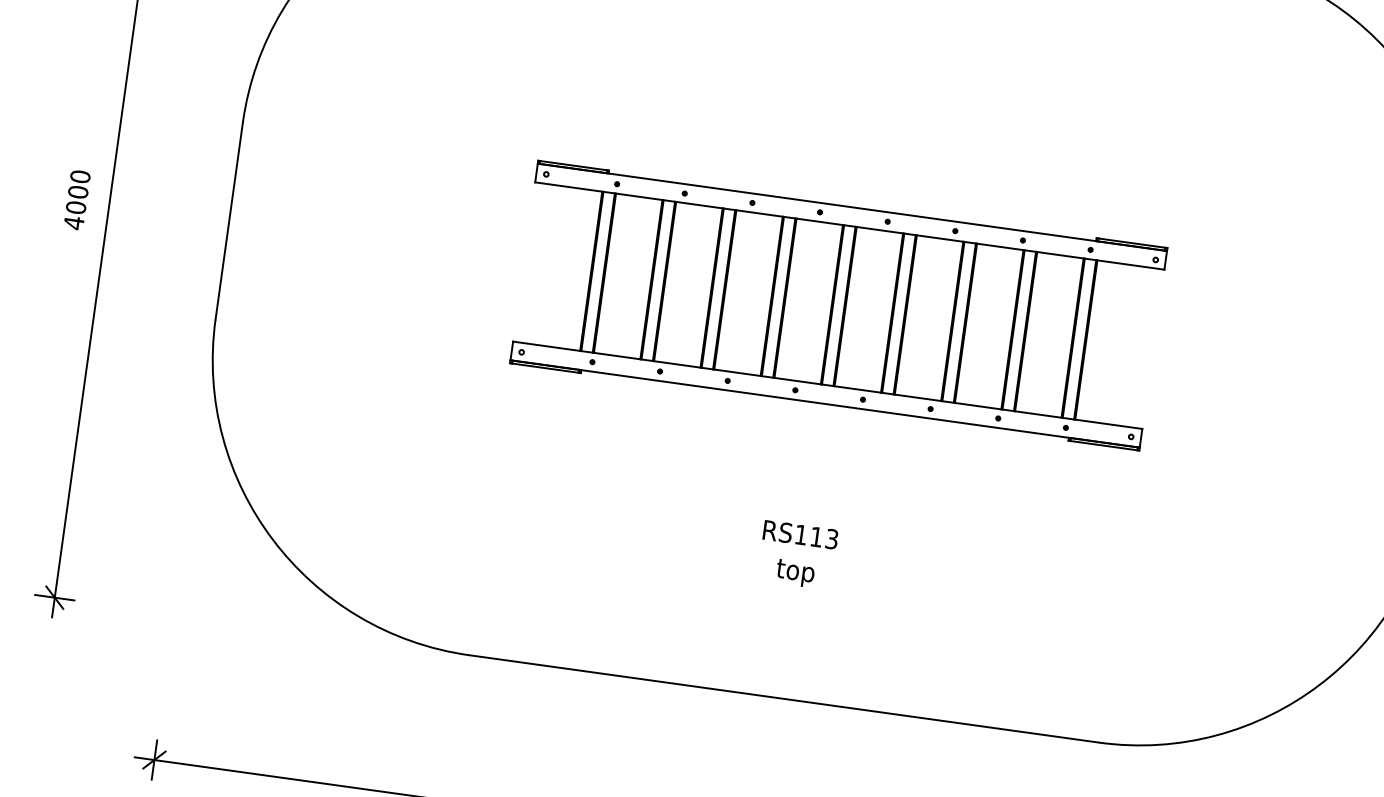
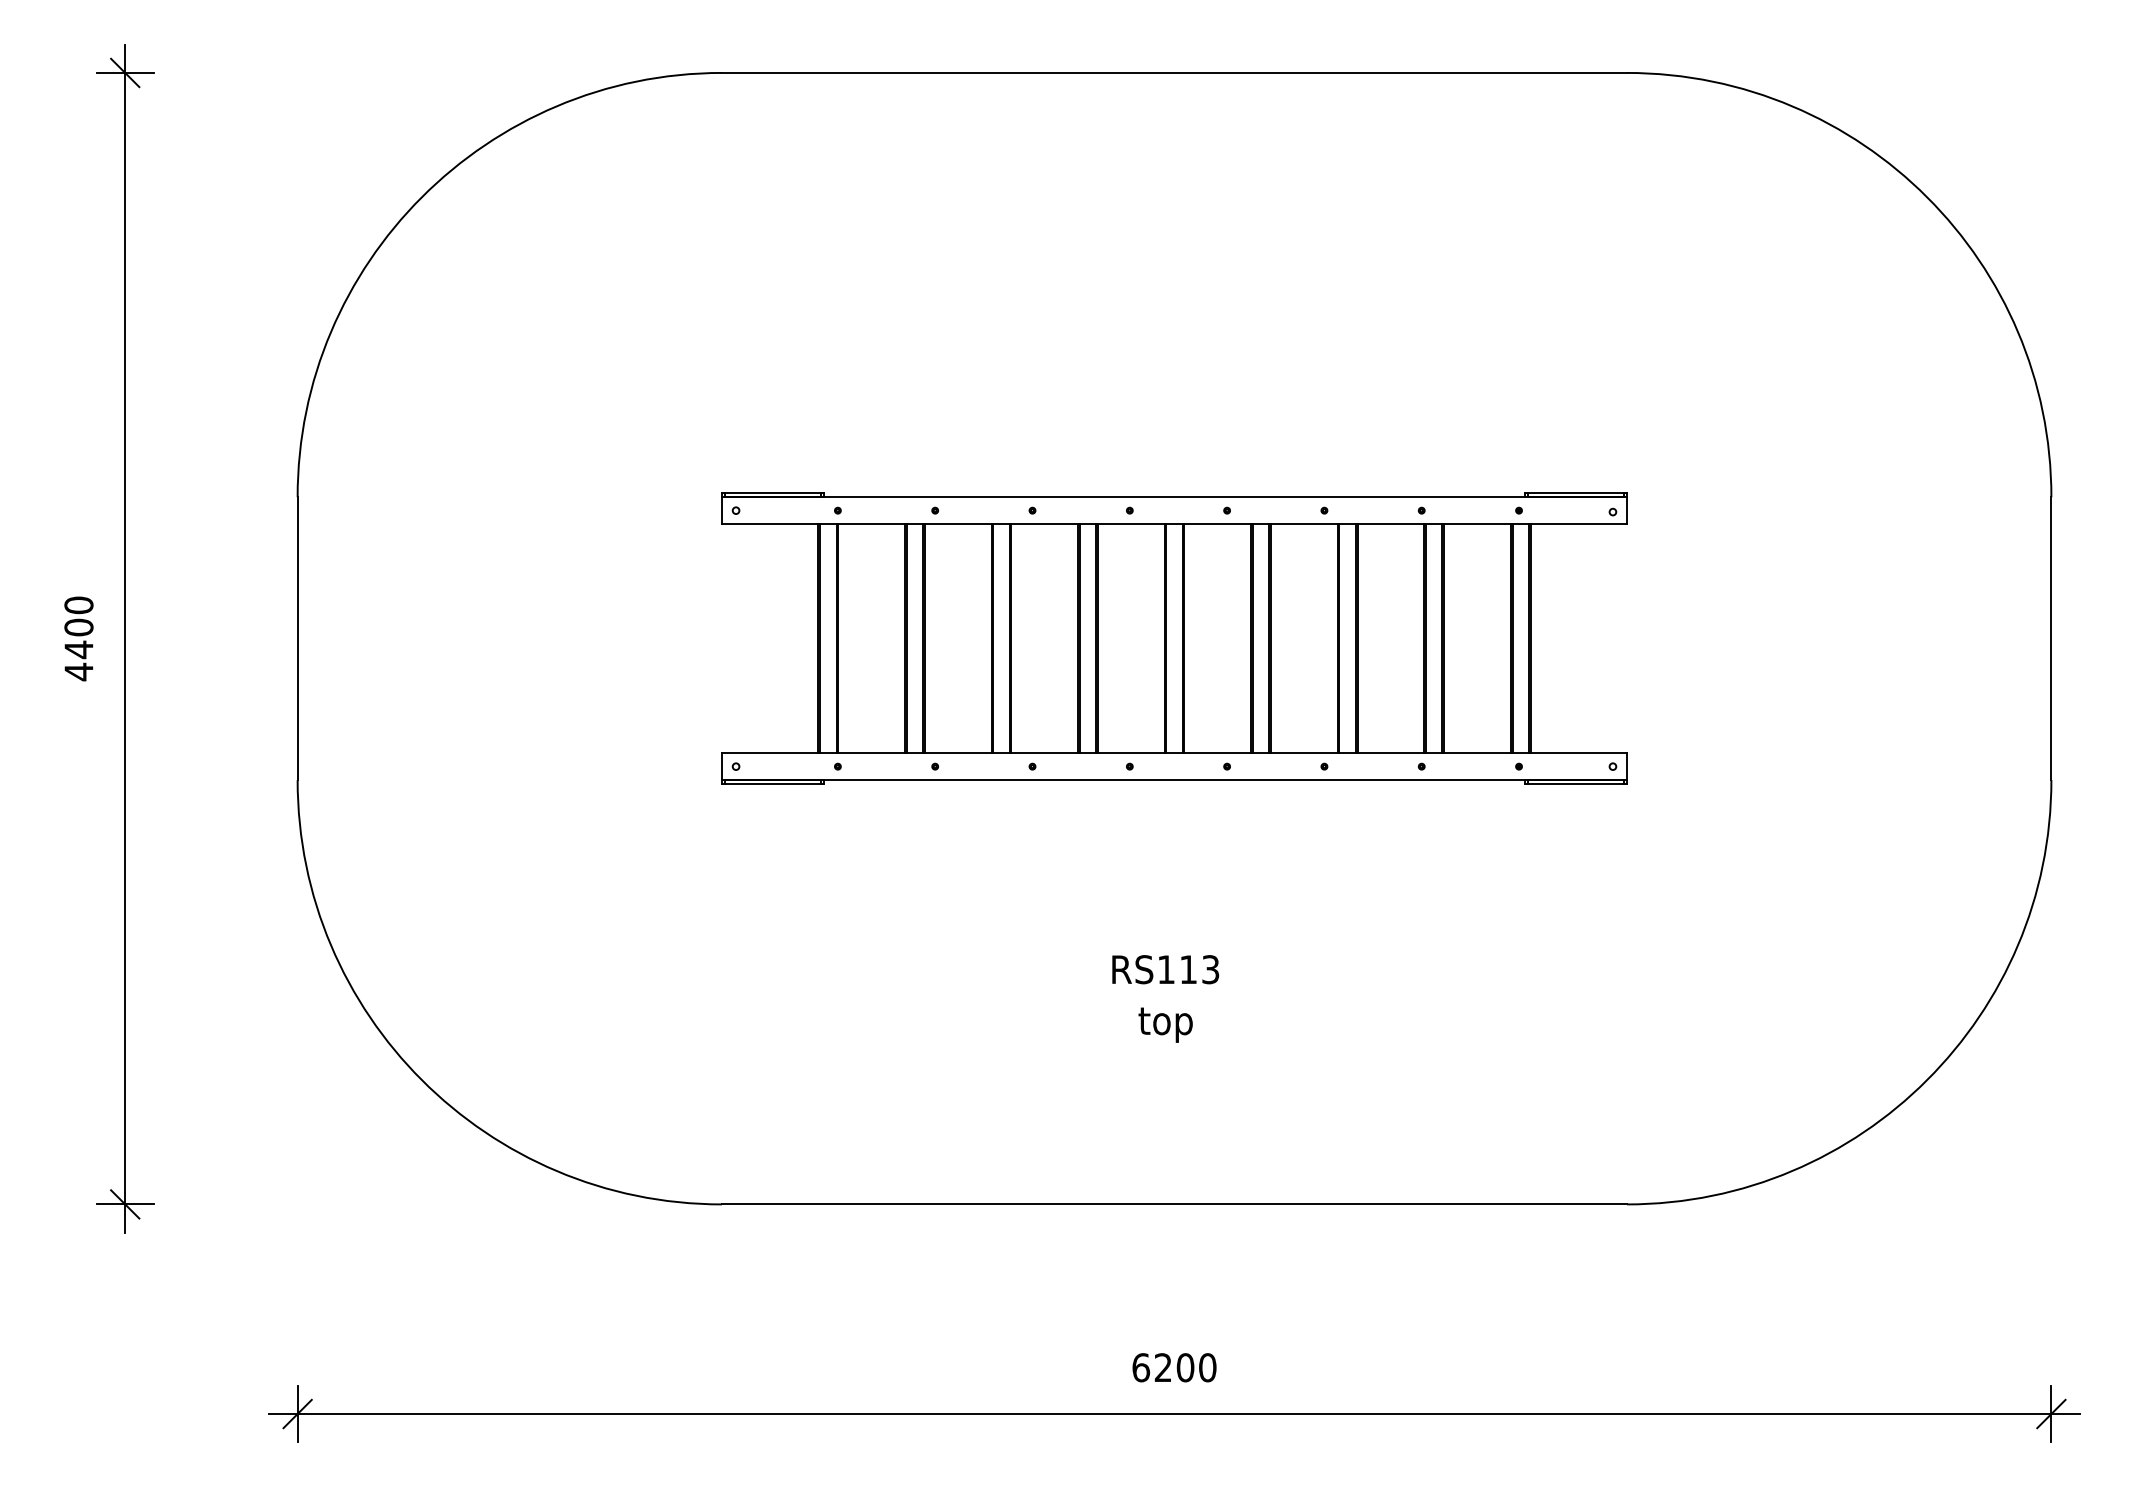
text: (75, 207) -> (78, 649), 4000 -> 4400

